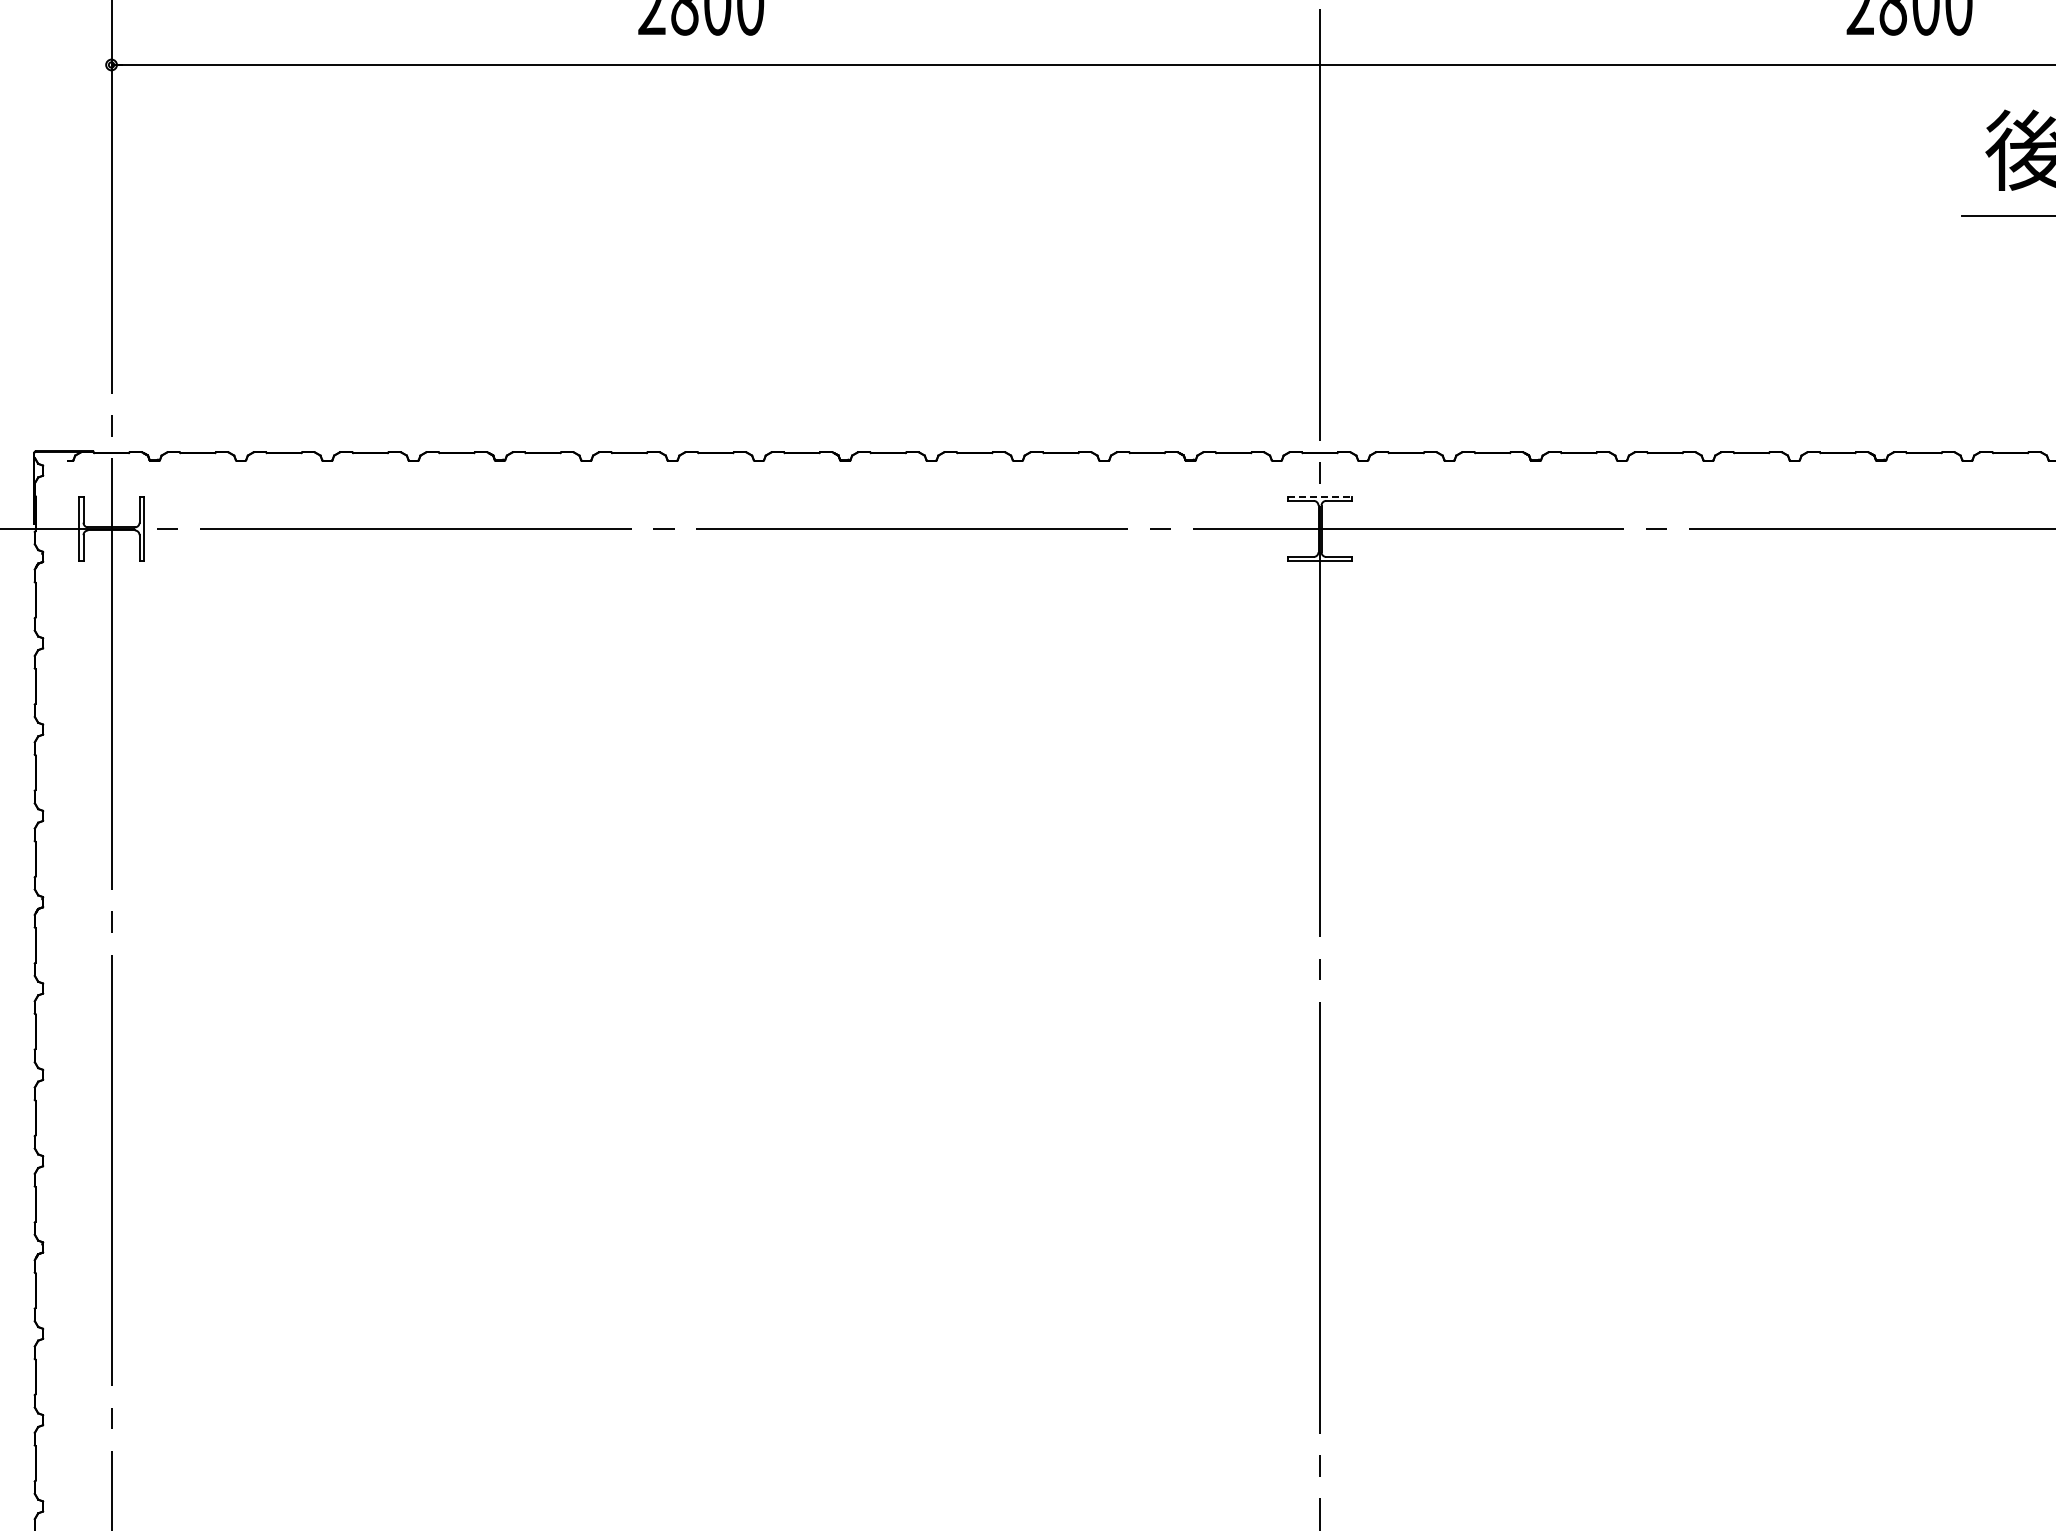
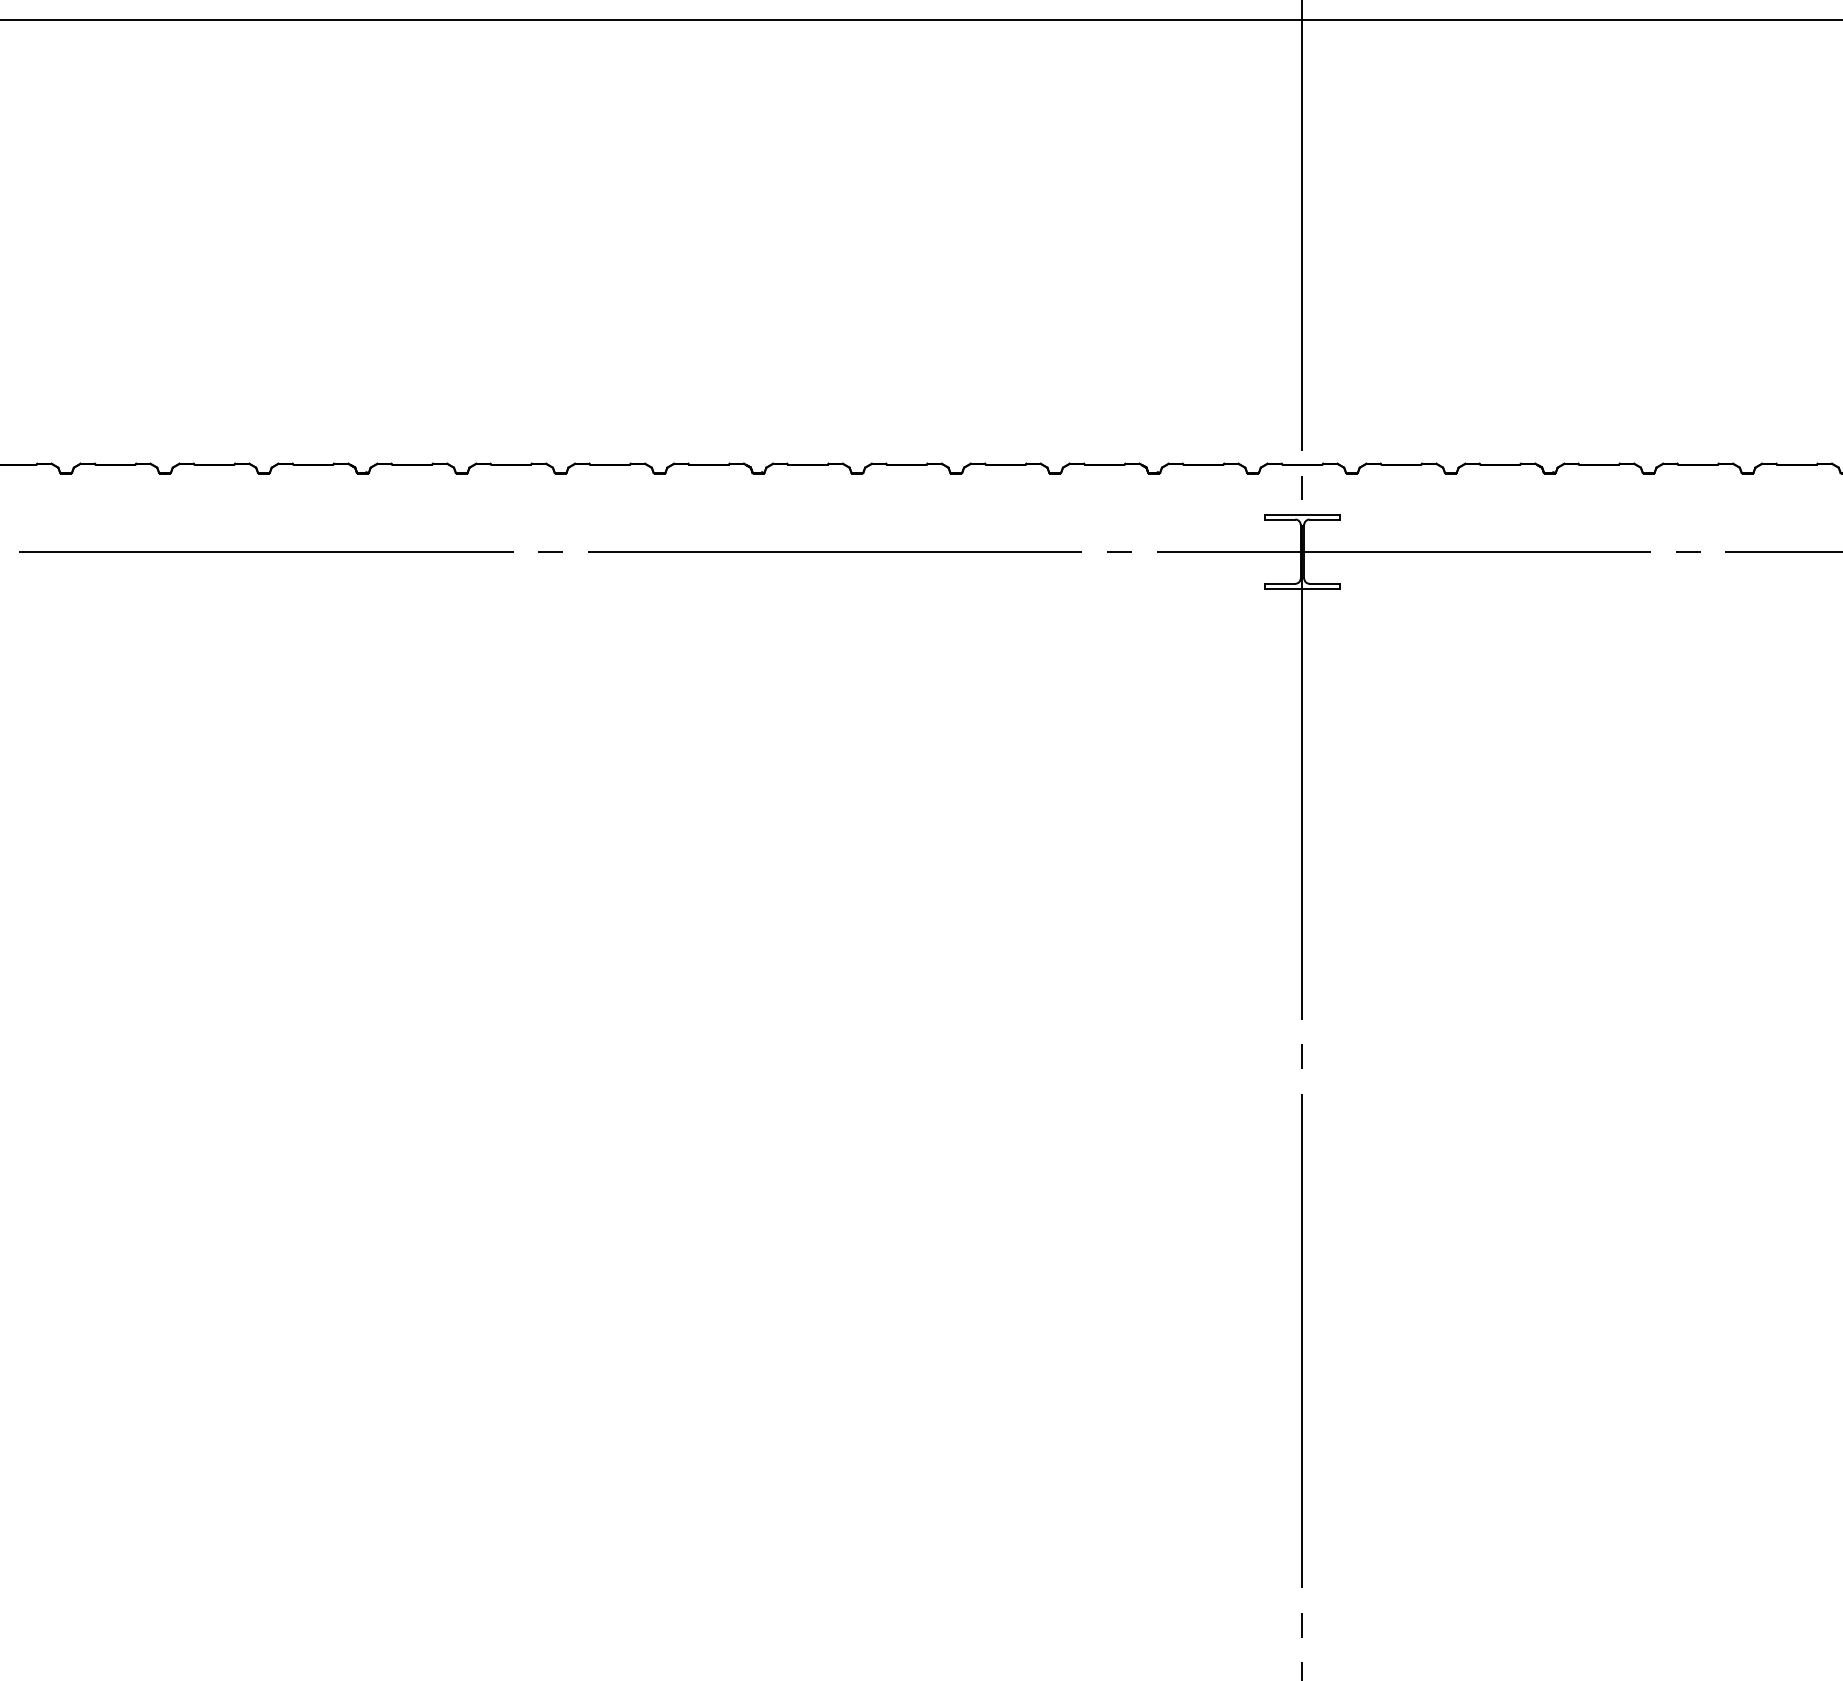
line: (1320, 496) -> (1303, 514), dashed -> solid

